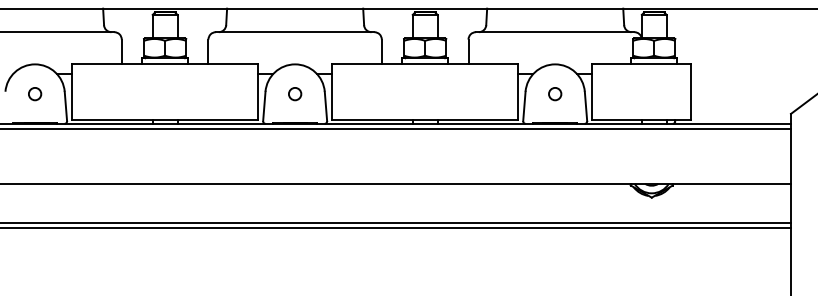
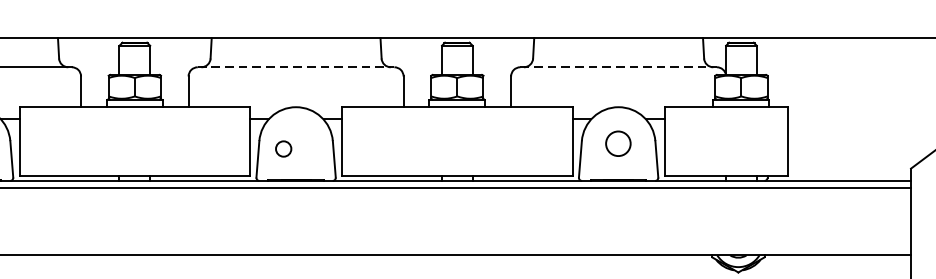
line: (295, 32) -> (296, 67), solid -> dashed
line: (555, 32) -> (618, 67), solid -> dashed
circle: (295, 94) -> (284, 149), moved
circle: (555, 94) -> (618, 144), size x1.6

